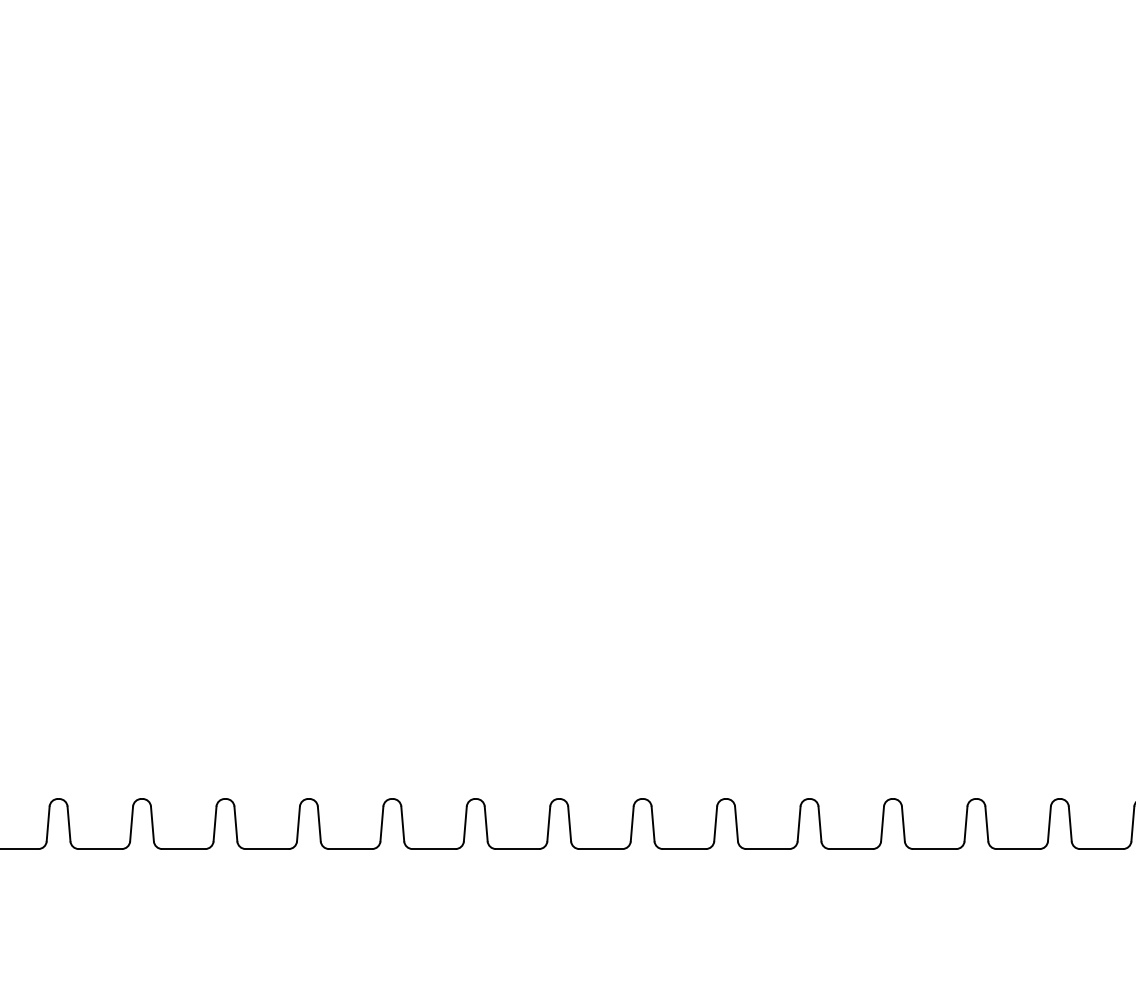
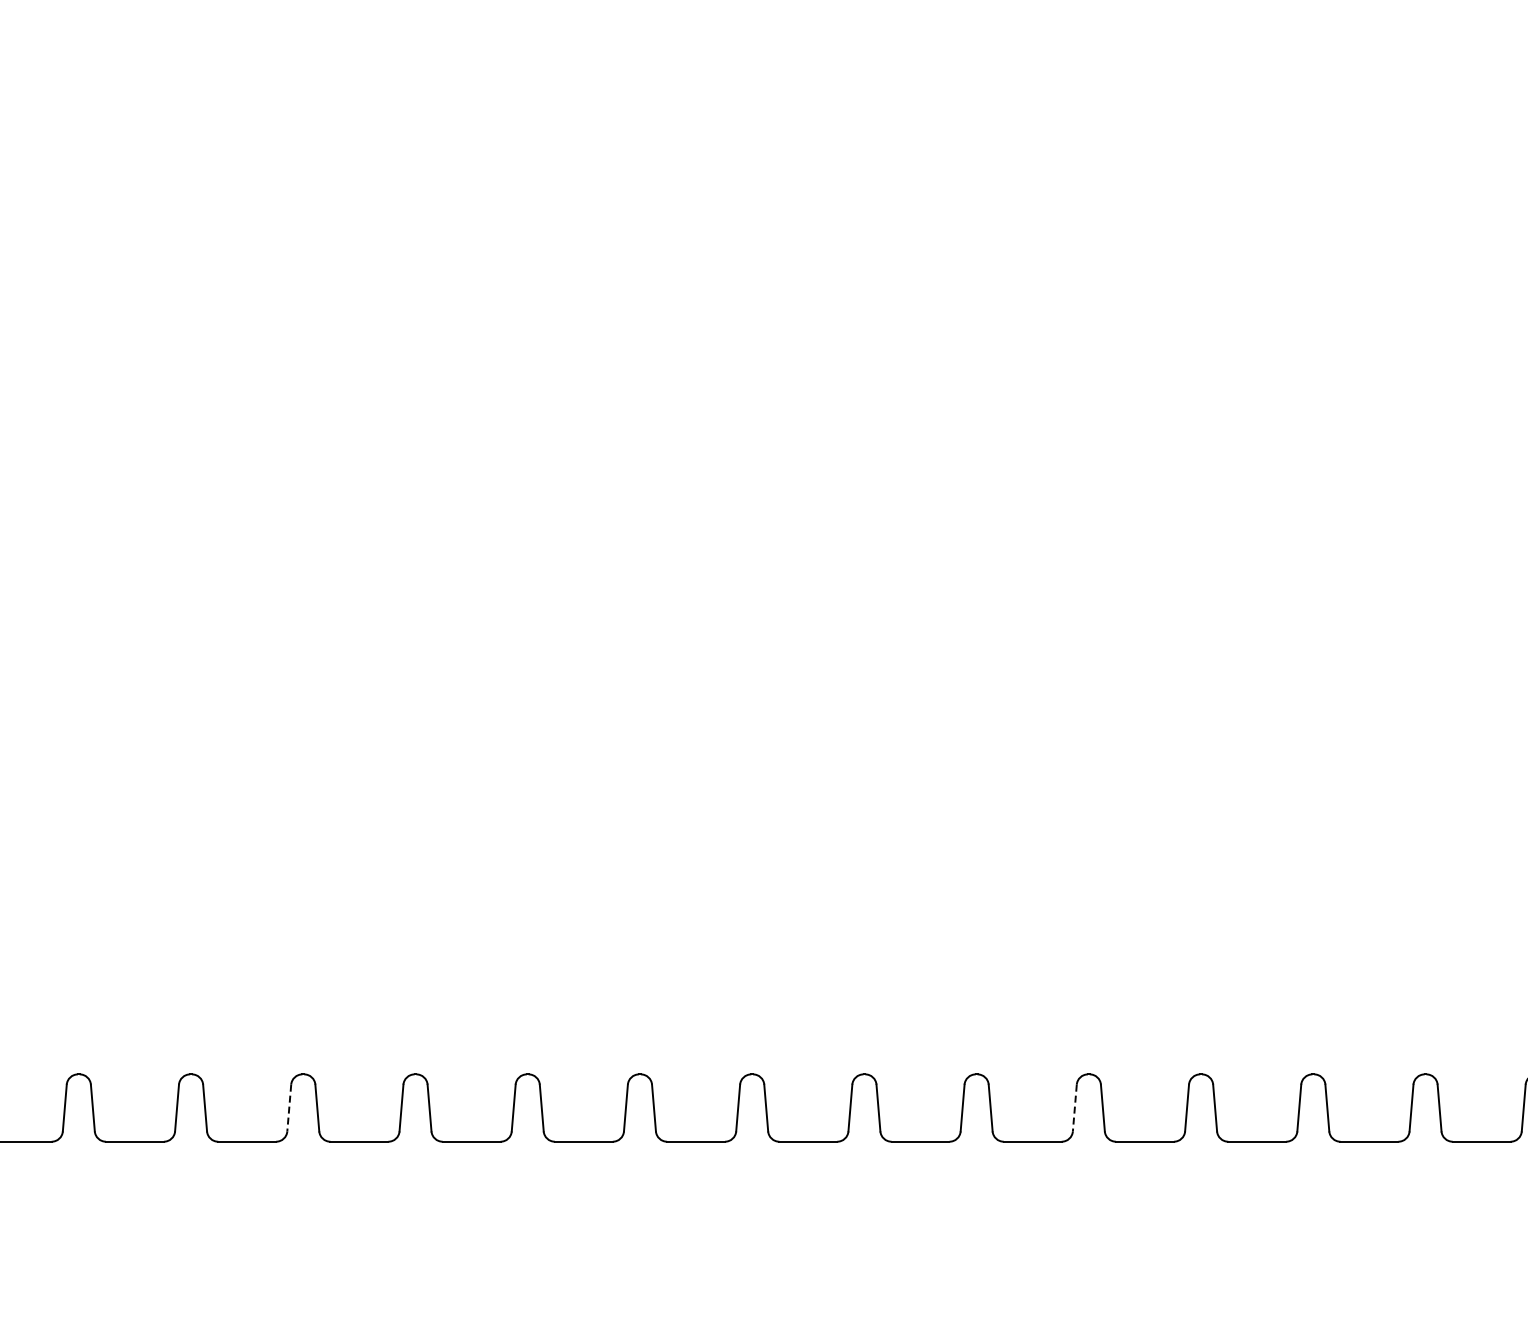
line: (215, 824) -> (289, 1108), solid -> dashed
line: (798, 824) -> (1074, 1108), solid -> dashed

